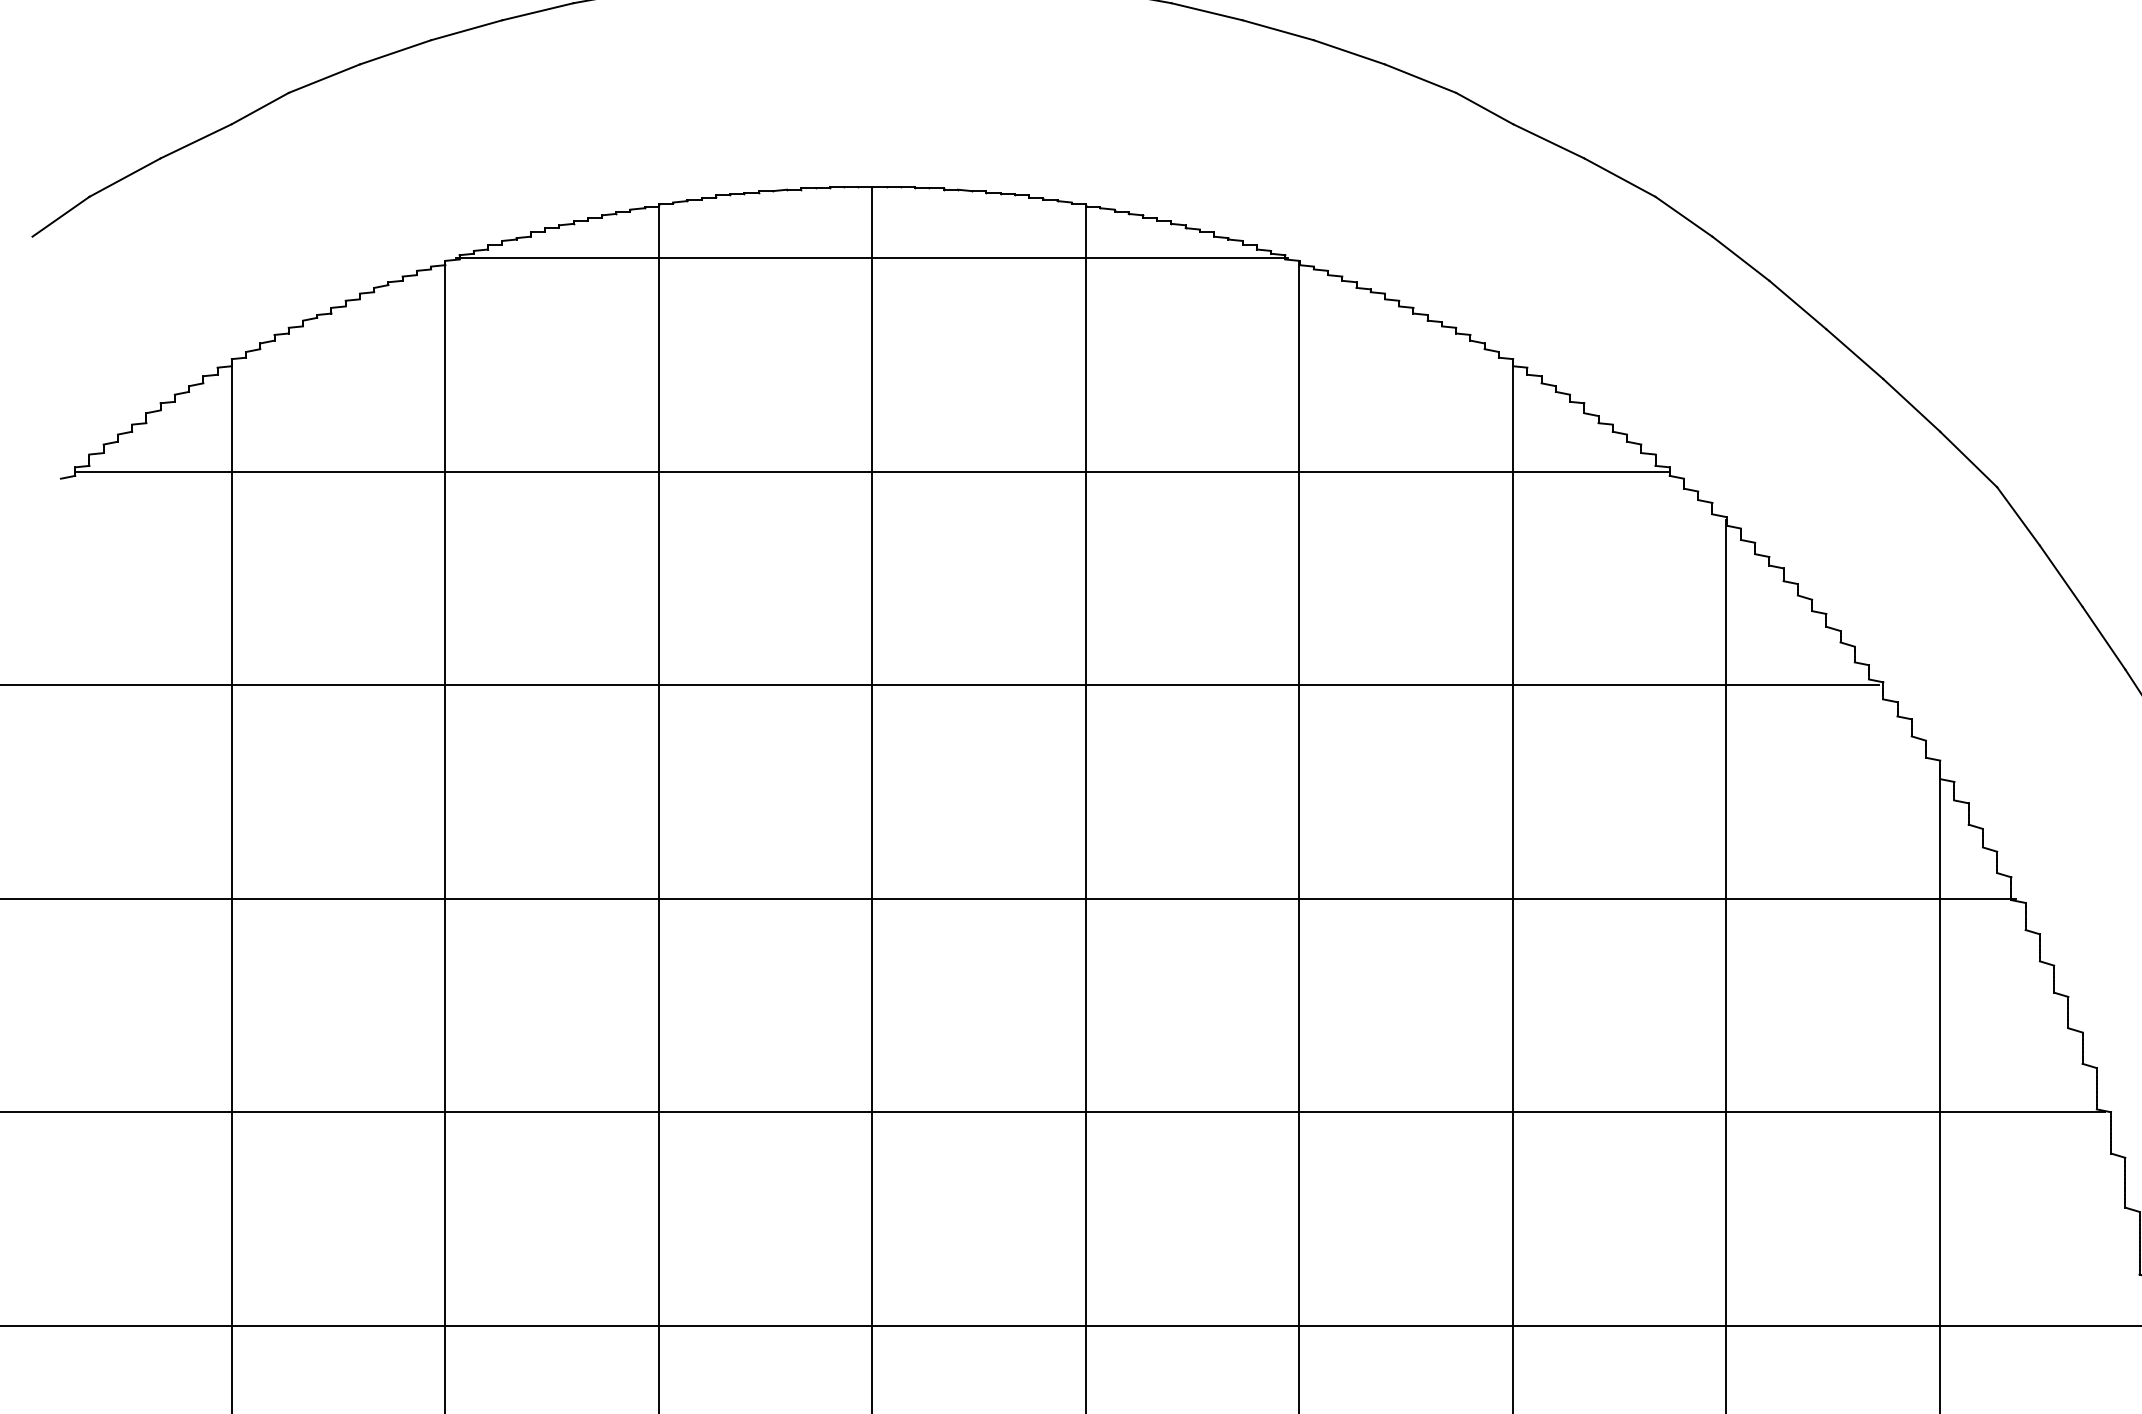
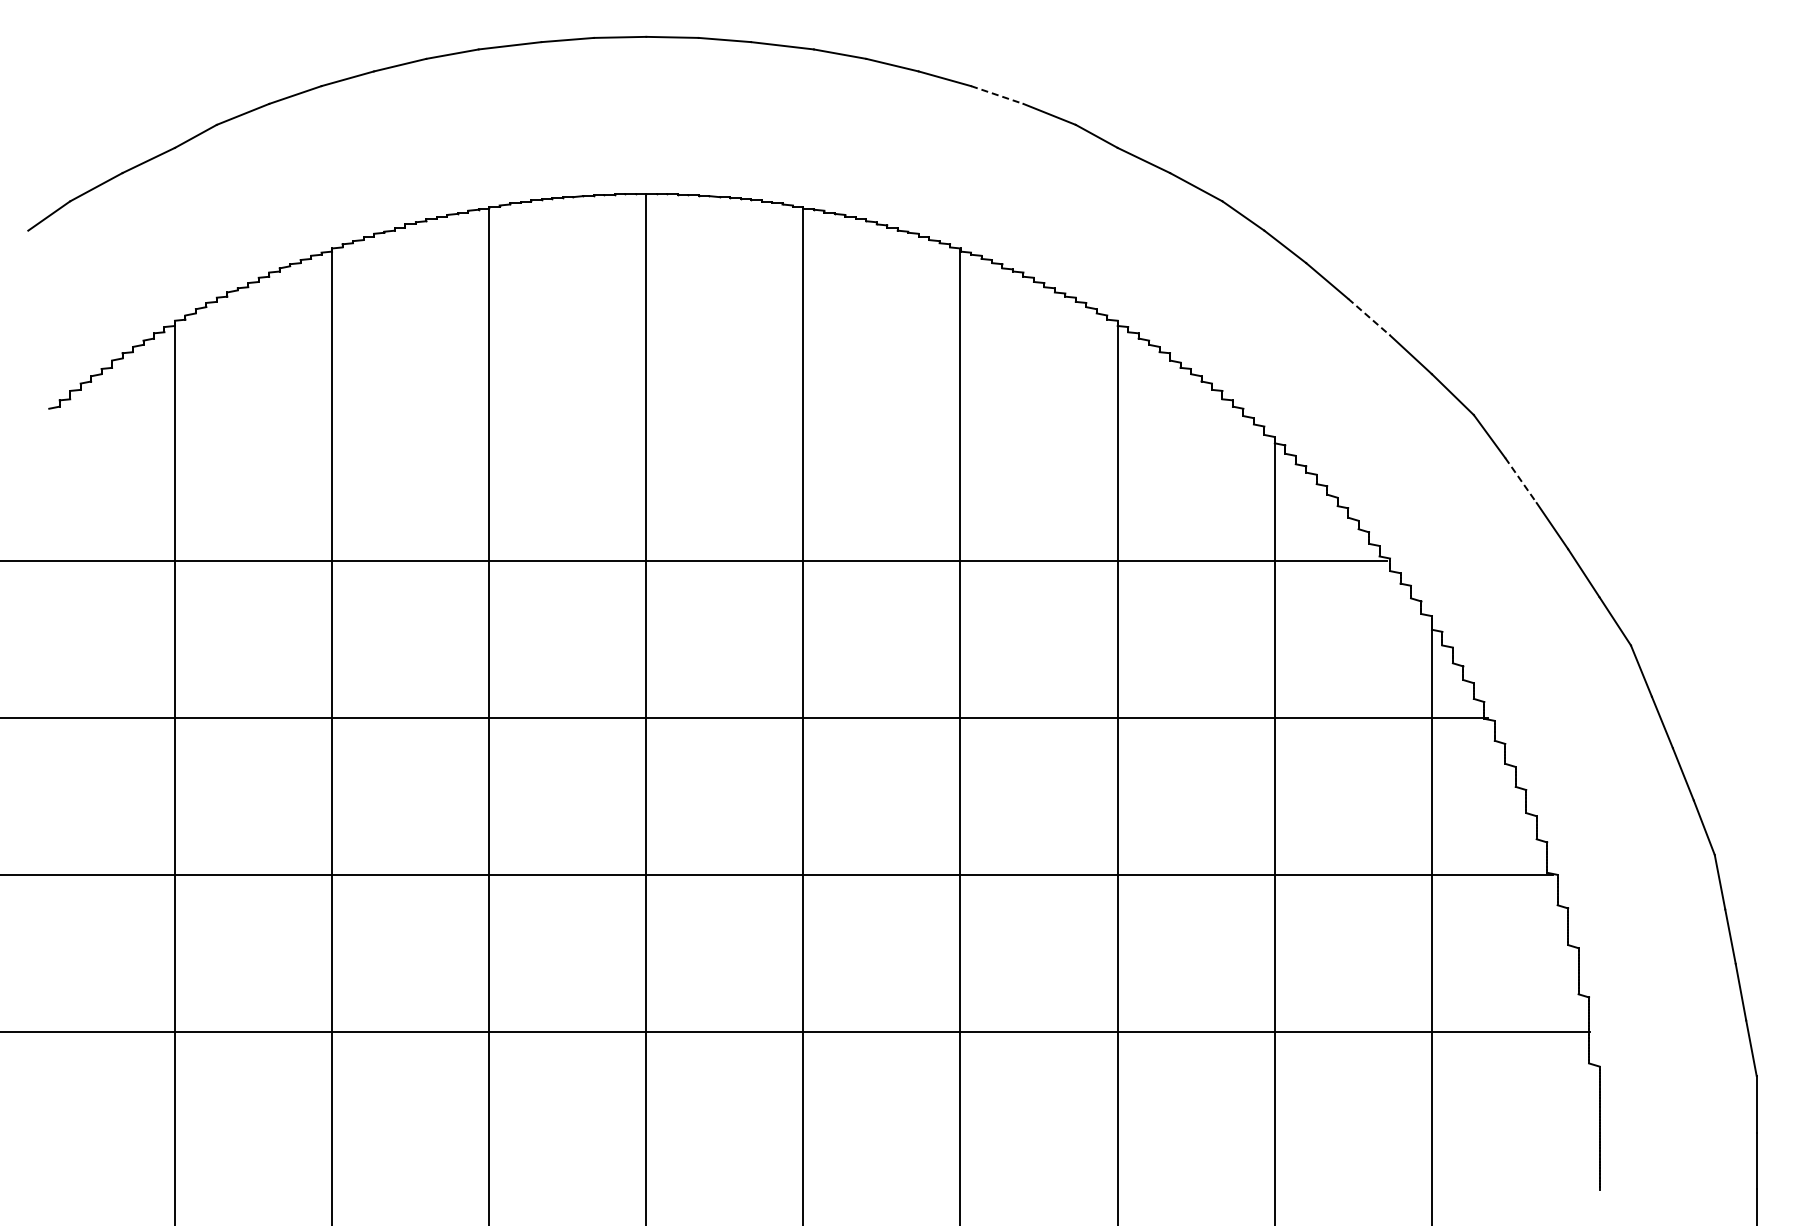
line: (1349, 52) -> (997, 95), solid -> dashed
line: (872, 258) -> (646, 246), removed
line: (1855, 354) -> (1369, 317), solid -> dashed
line: (871, 471) -> (645, 403), removed
line: (2061, 576) -> (1521, 480), solid -> dashed

